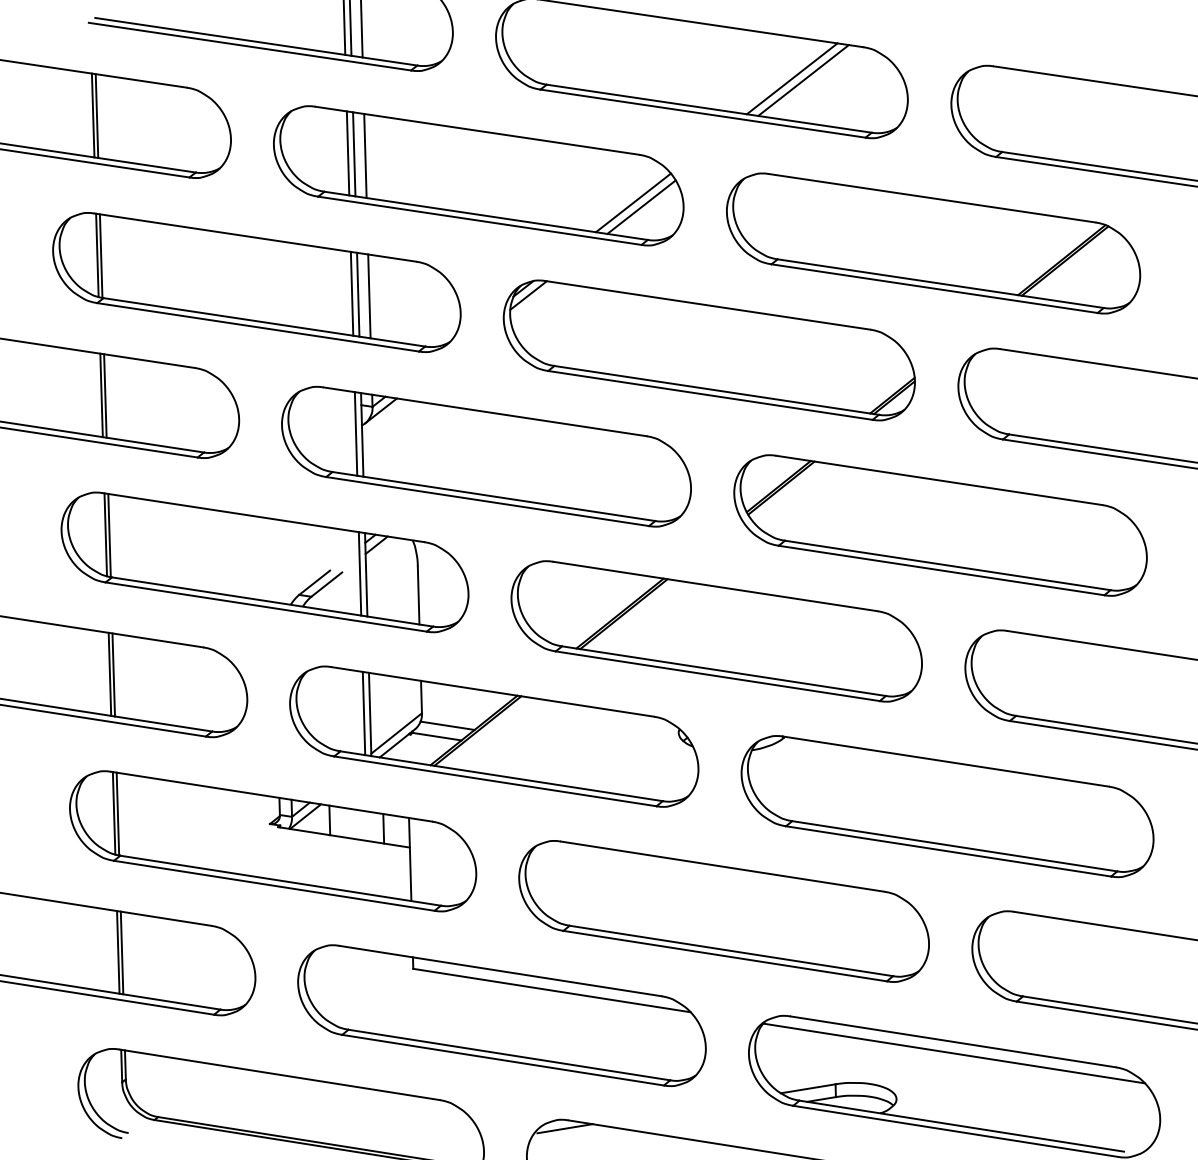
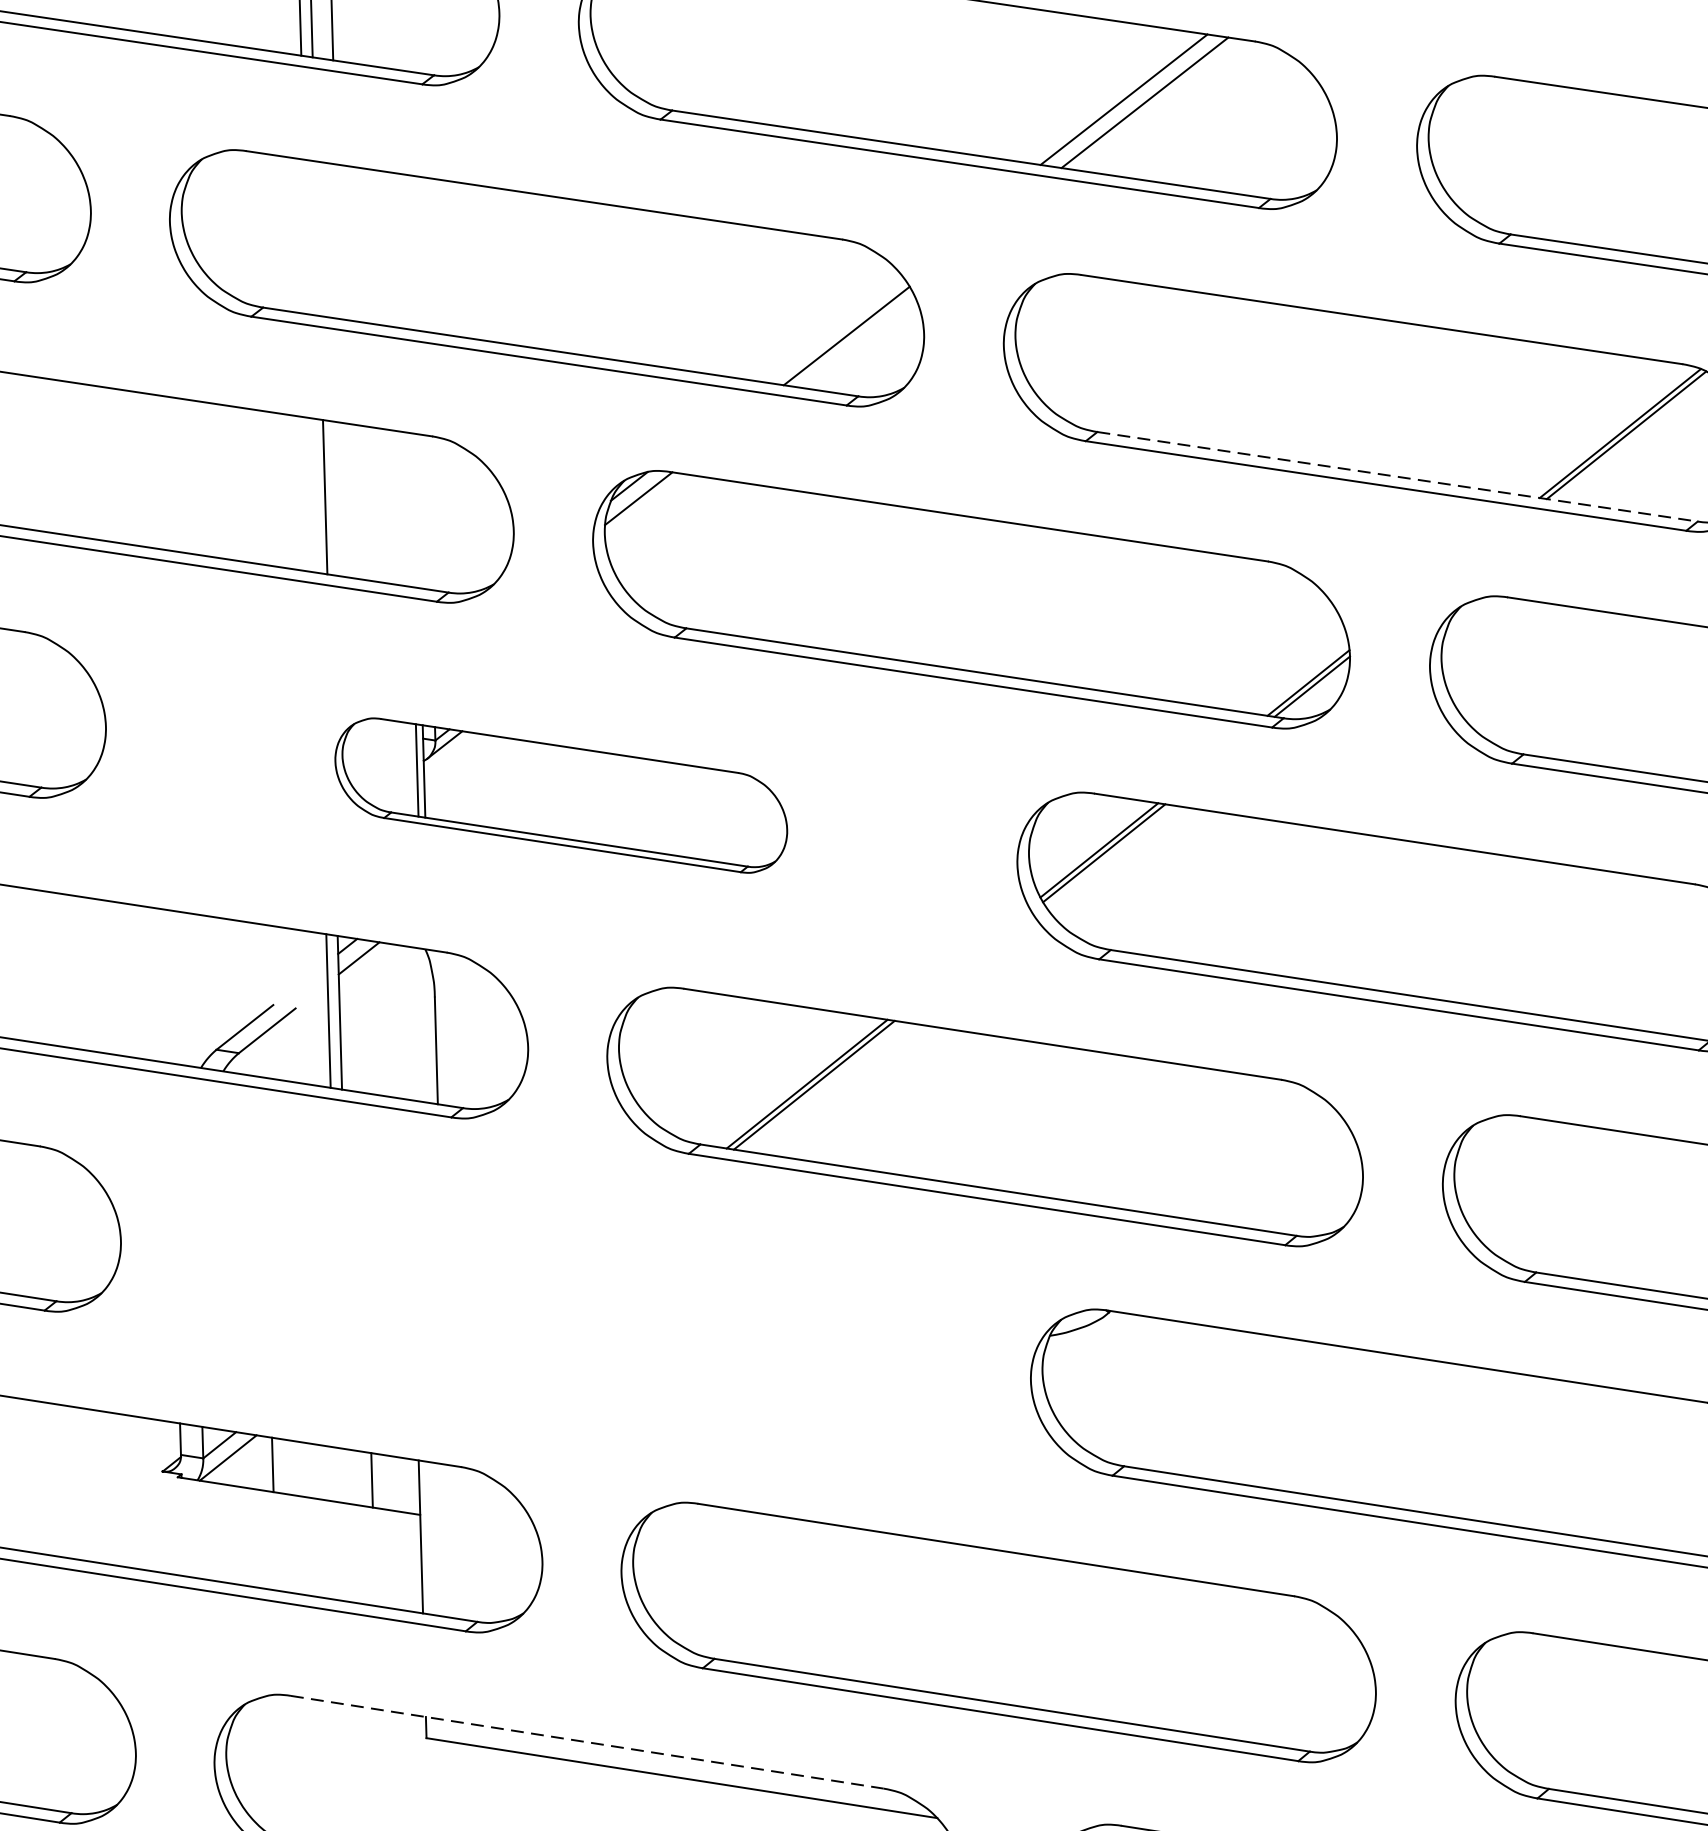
line: (347, 153) -> (305, 237), removed
line: (354, 154) -> (318, 239), removed
line: (365, 155) -> (338, 240), removed
line: (632, 202) -> (830, 327), removed
line: (940, 283) -> (1397, 476), solid -> dashed
line: (351, 293) -> (312, 494), removed
line: (369, 296) -> (345, 500), removed
part: (486, 456) -> (561, 794), size x0.6
part: (494, 736) -> (576, 1310), removed
line: (500, 971) -> (587, 1743), solid -> dashed

